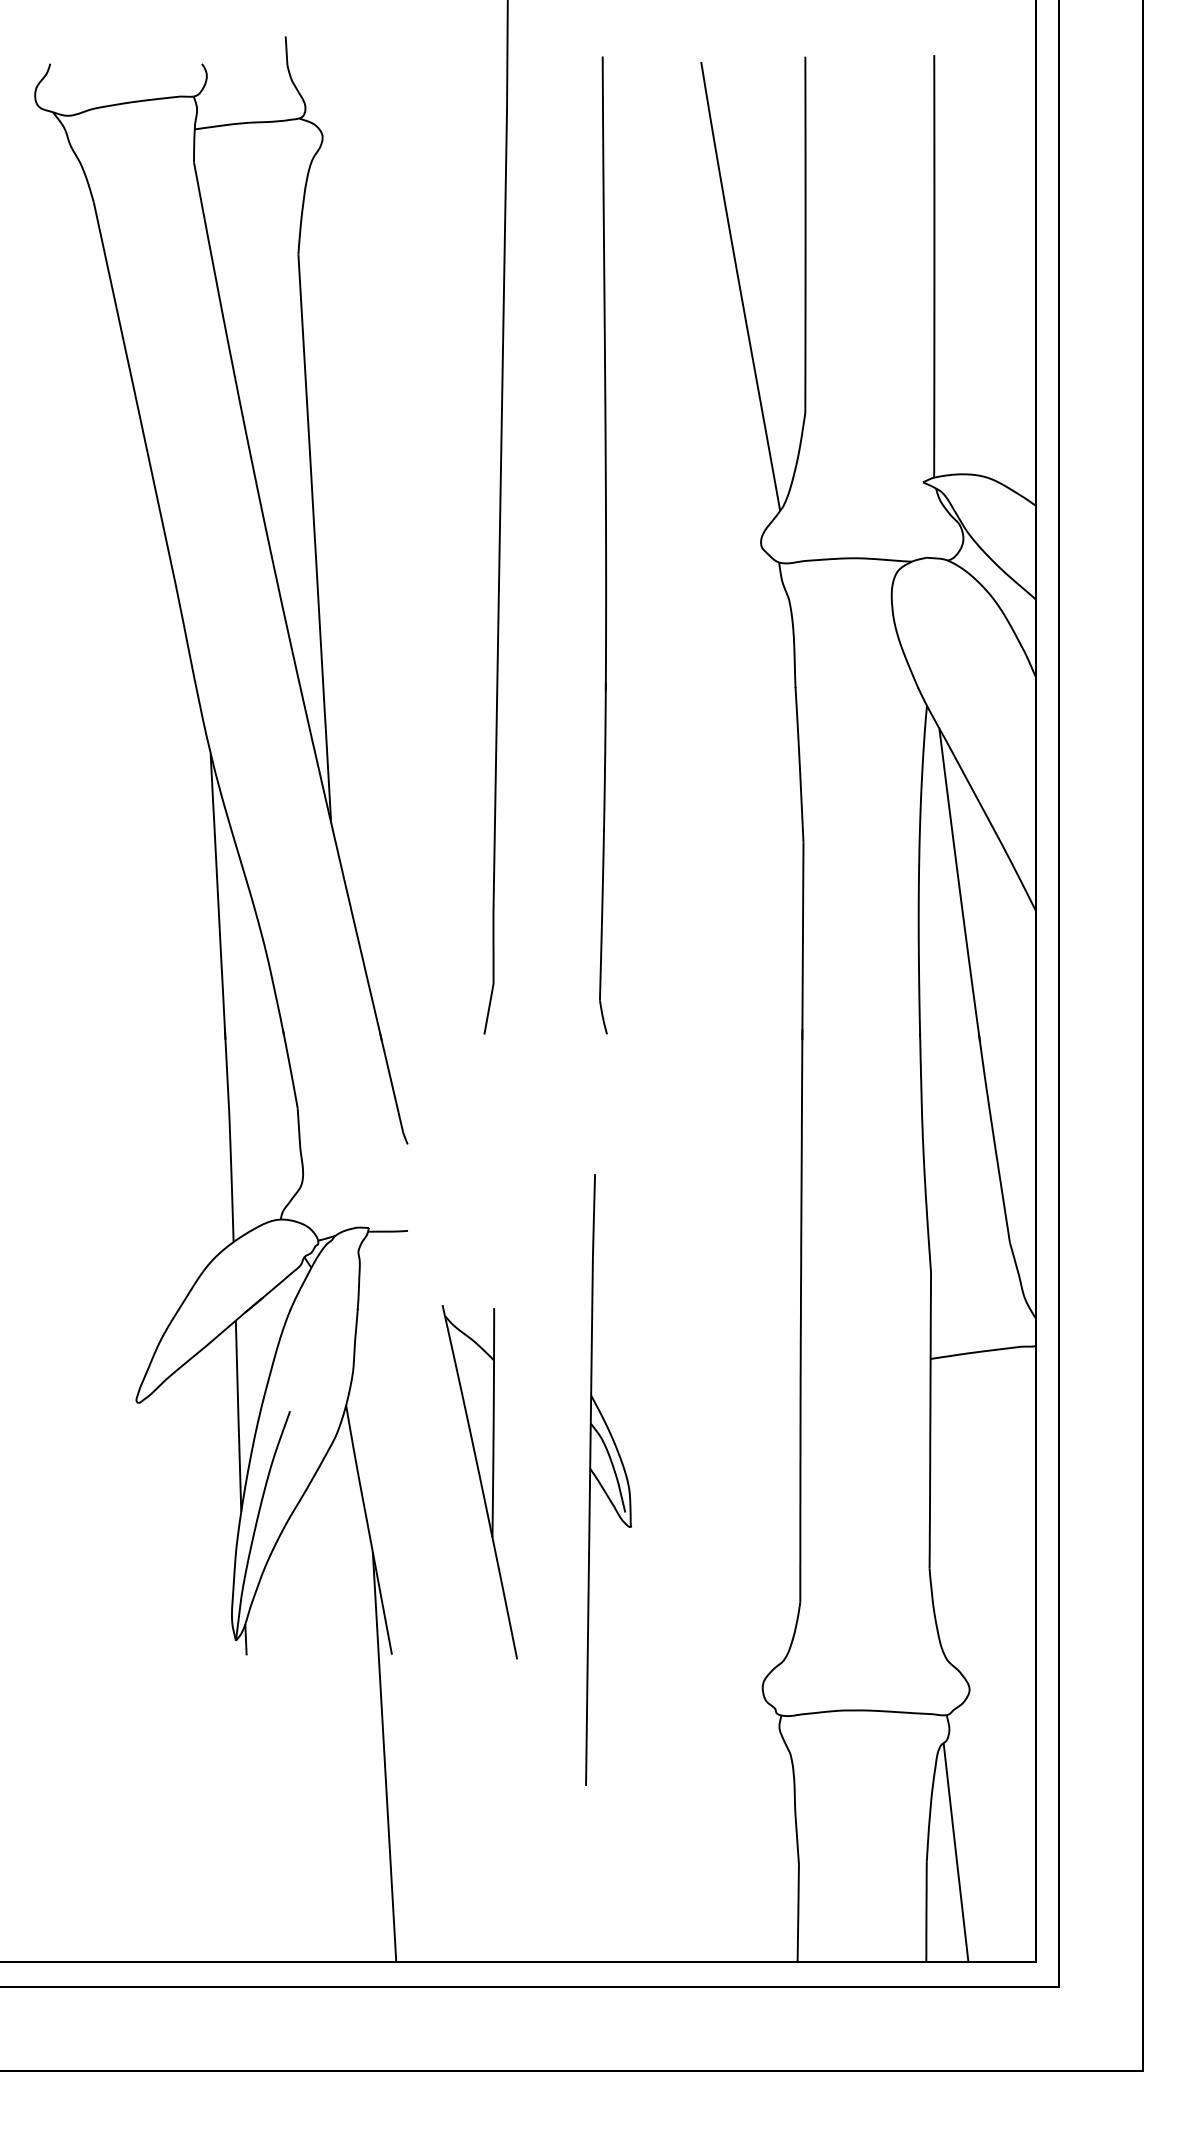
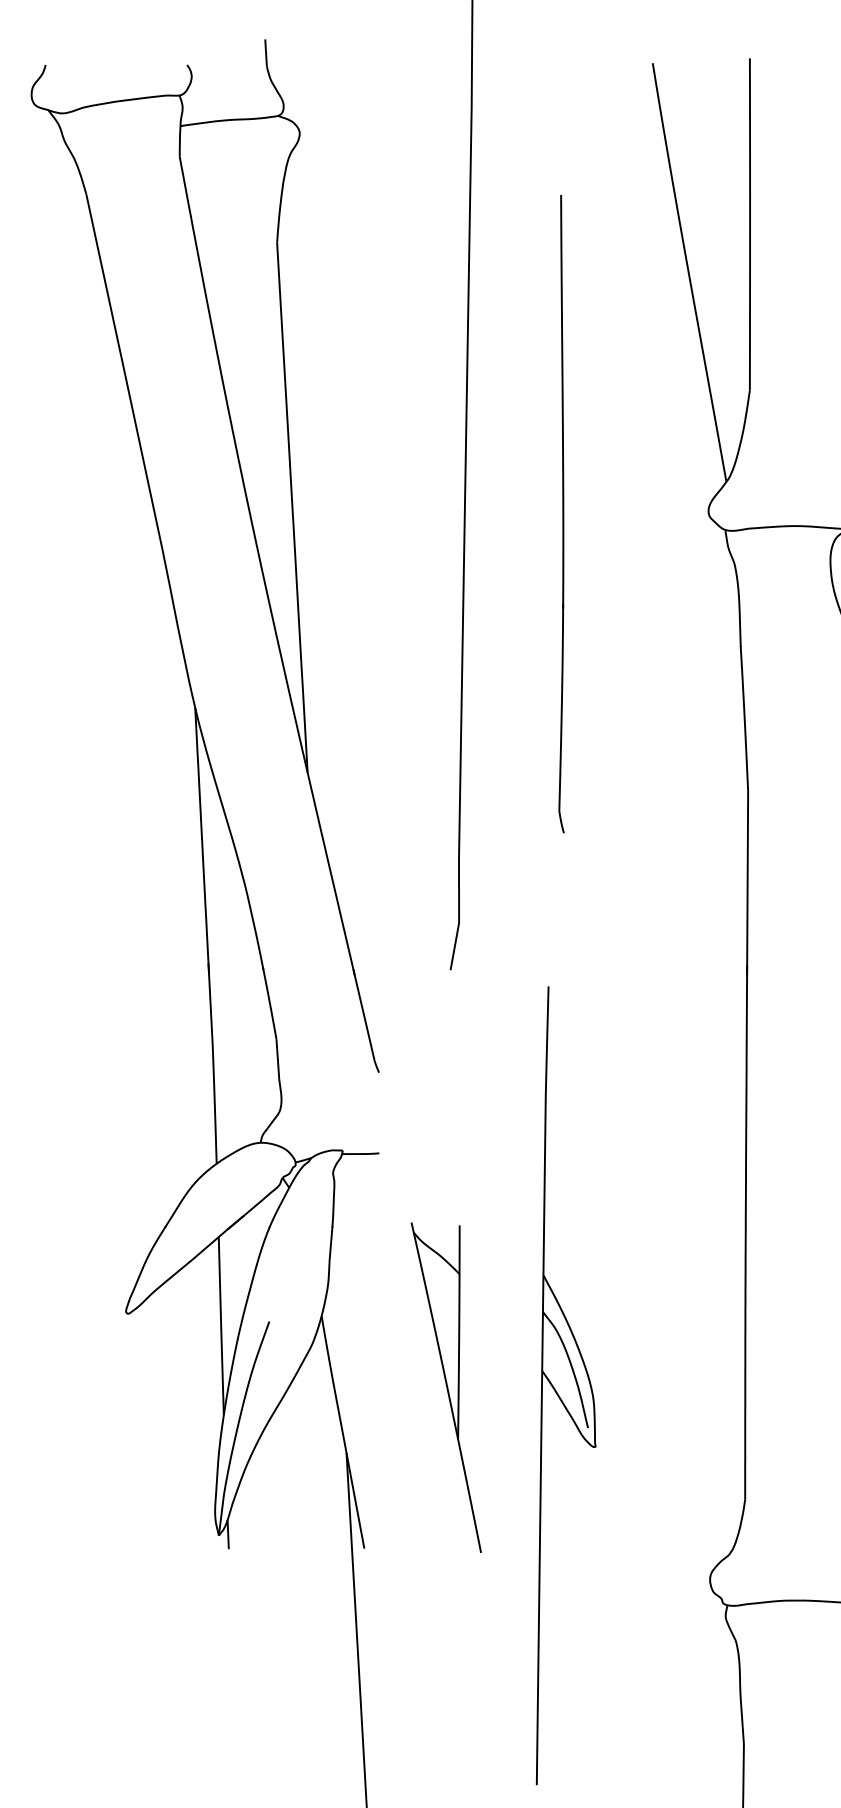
part: (603, 545) -> (561, 514), size x0.7
part: (608, 1479) -> (566, 1385), size x1.4

